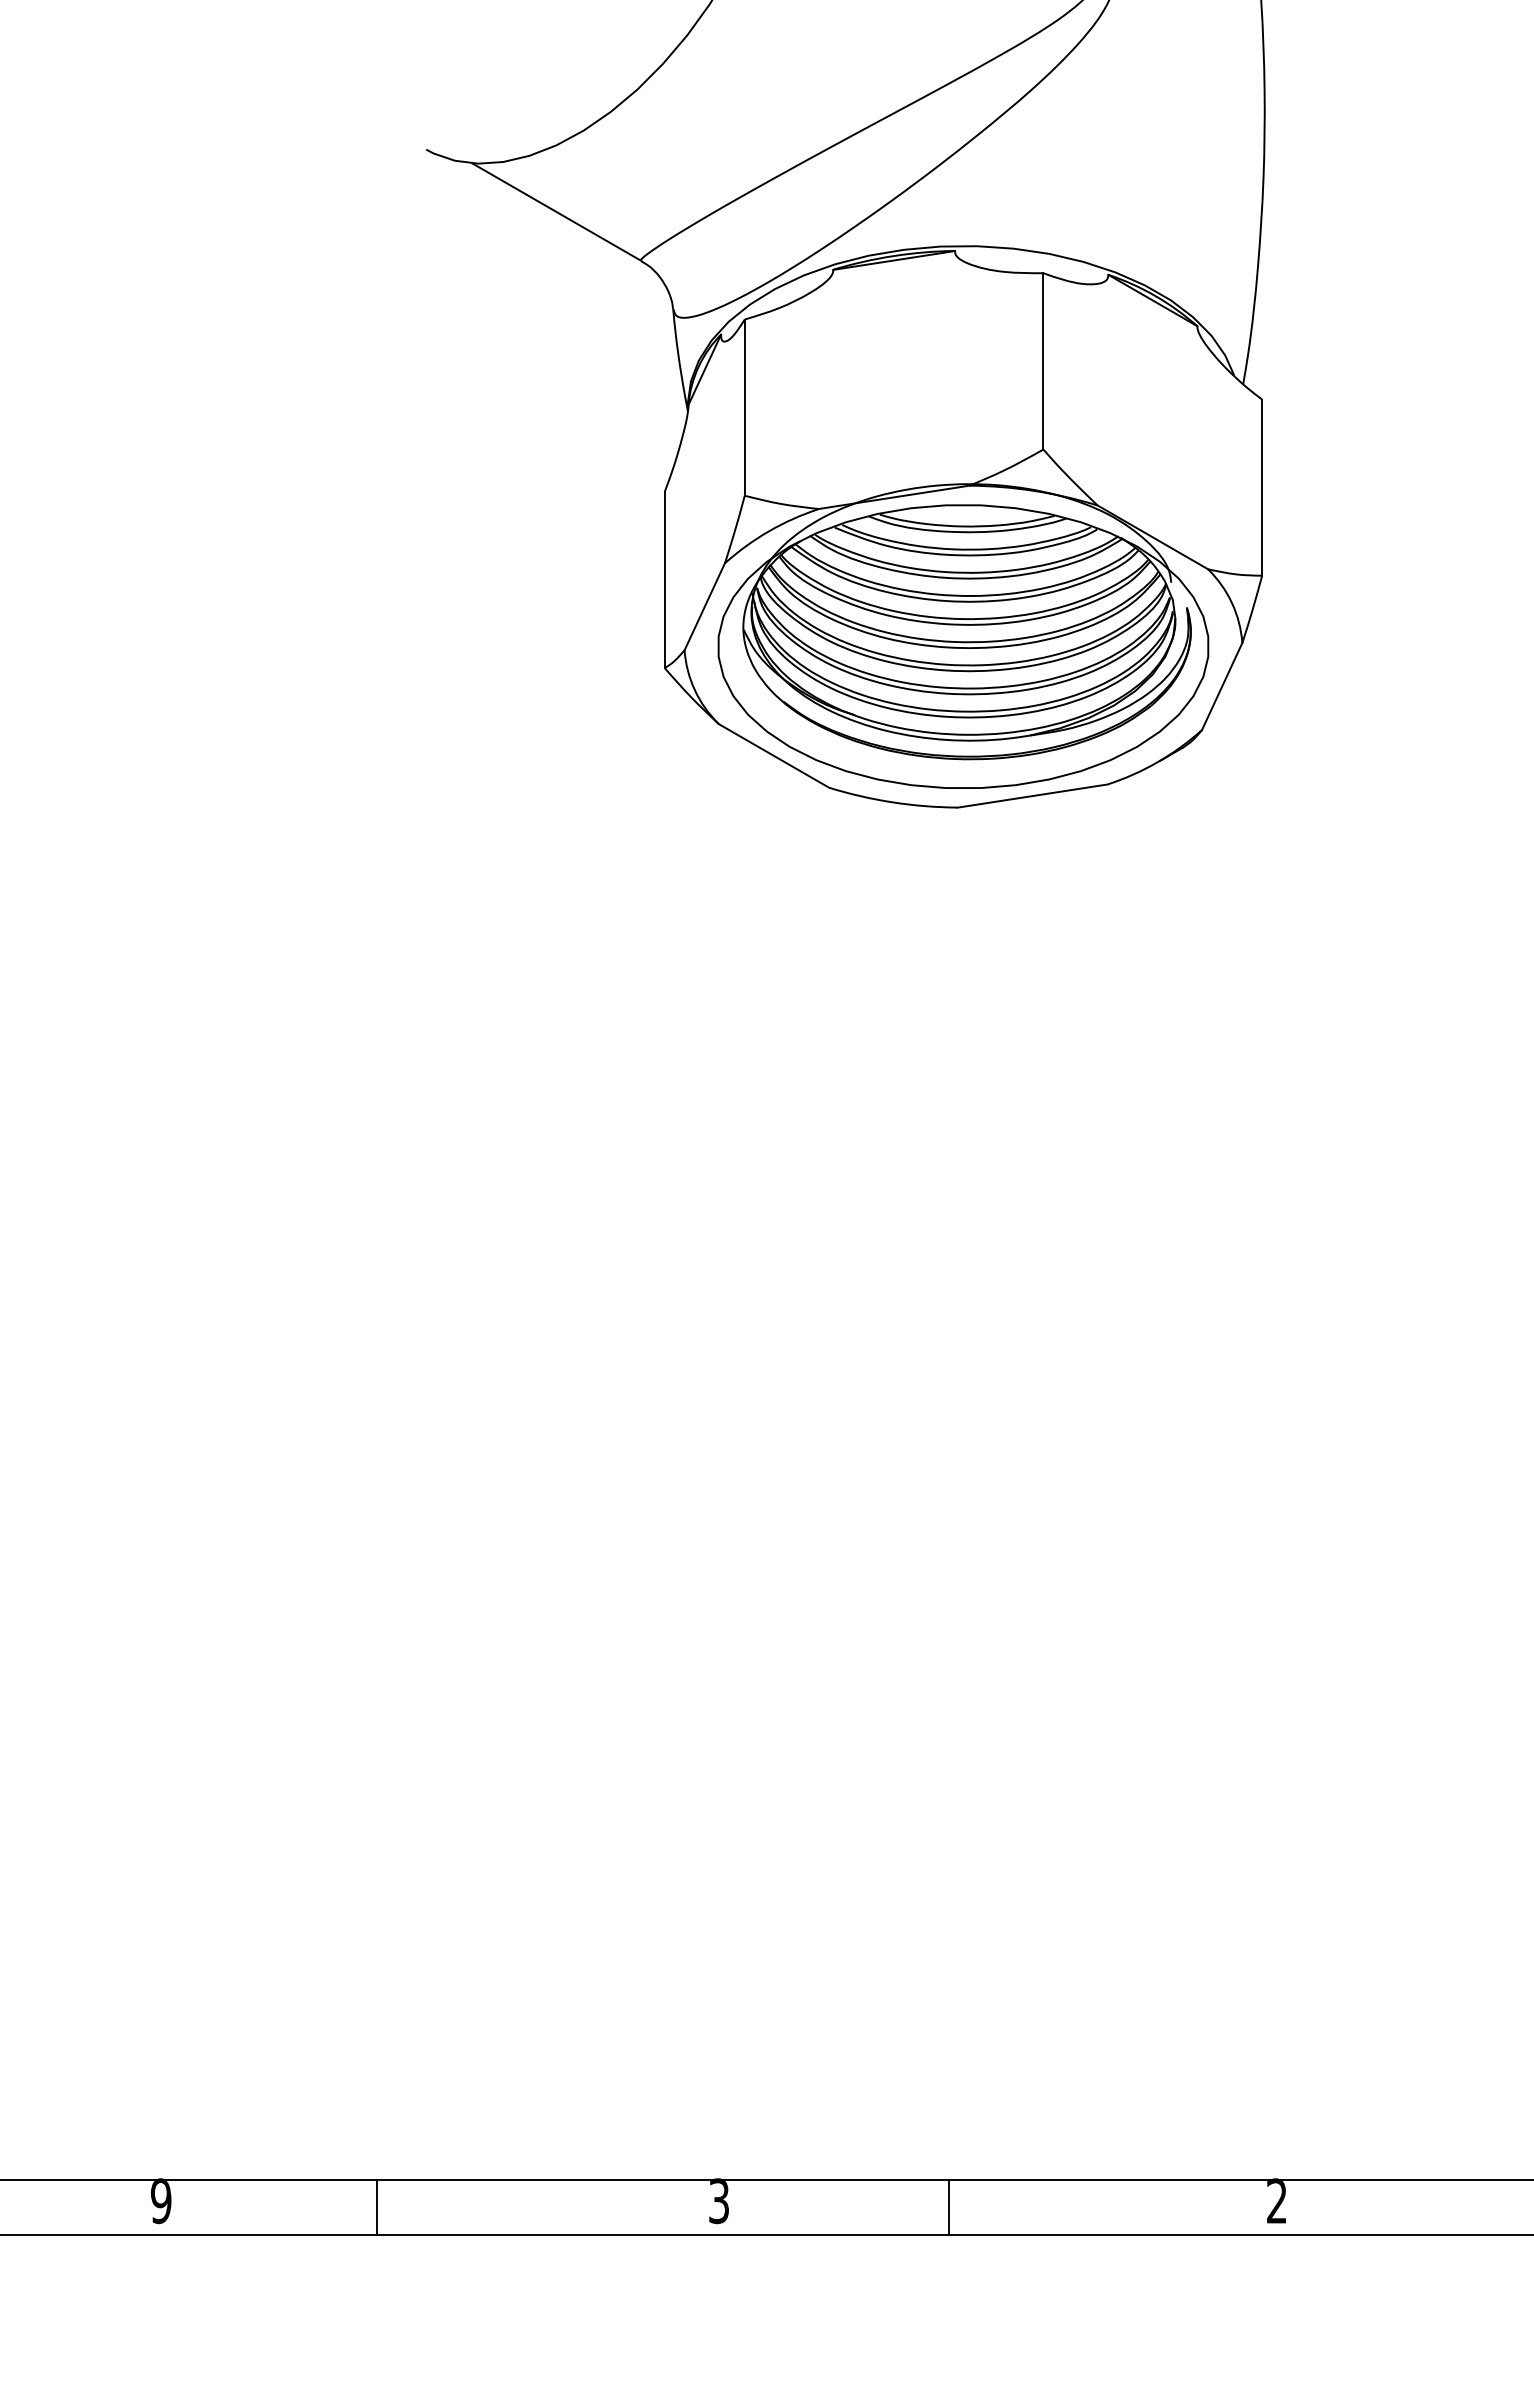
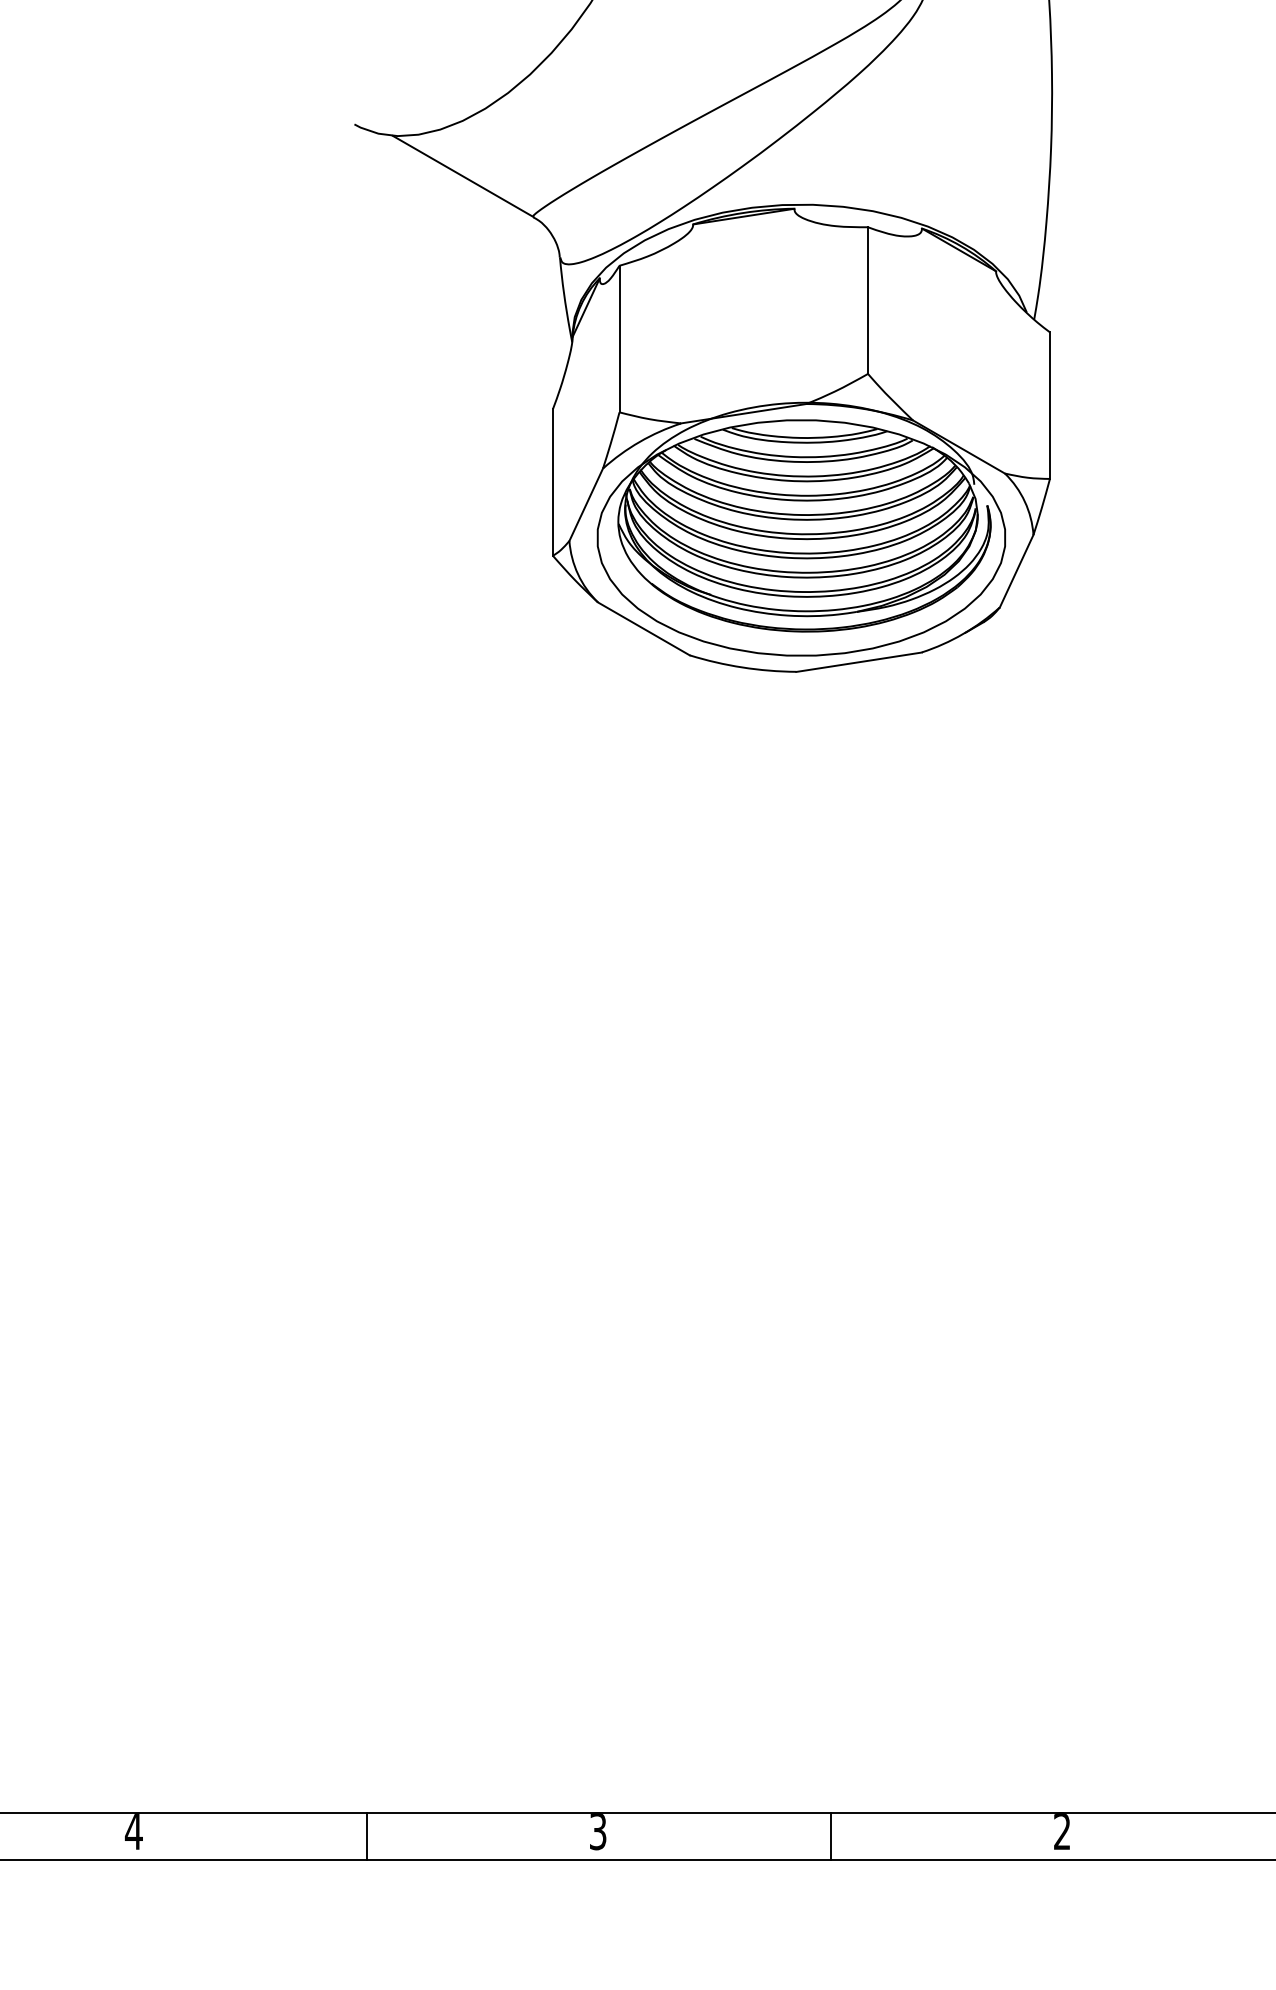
text: (160, 2201) -> (133, 1831), 9 -> 4
line: (376, 2207) -> (366, 1836), moved
line: (948, 2207) -> (830, 1836), moved

